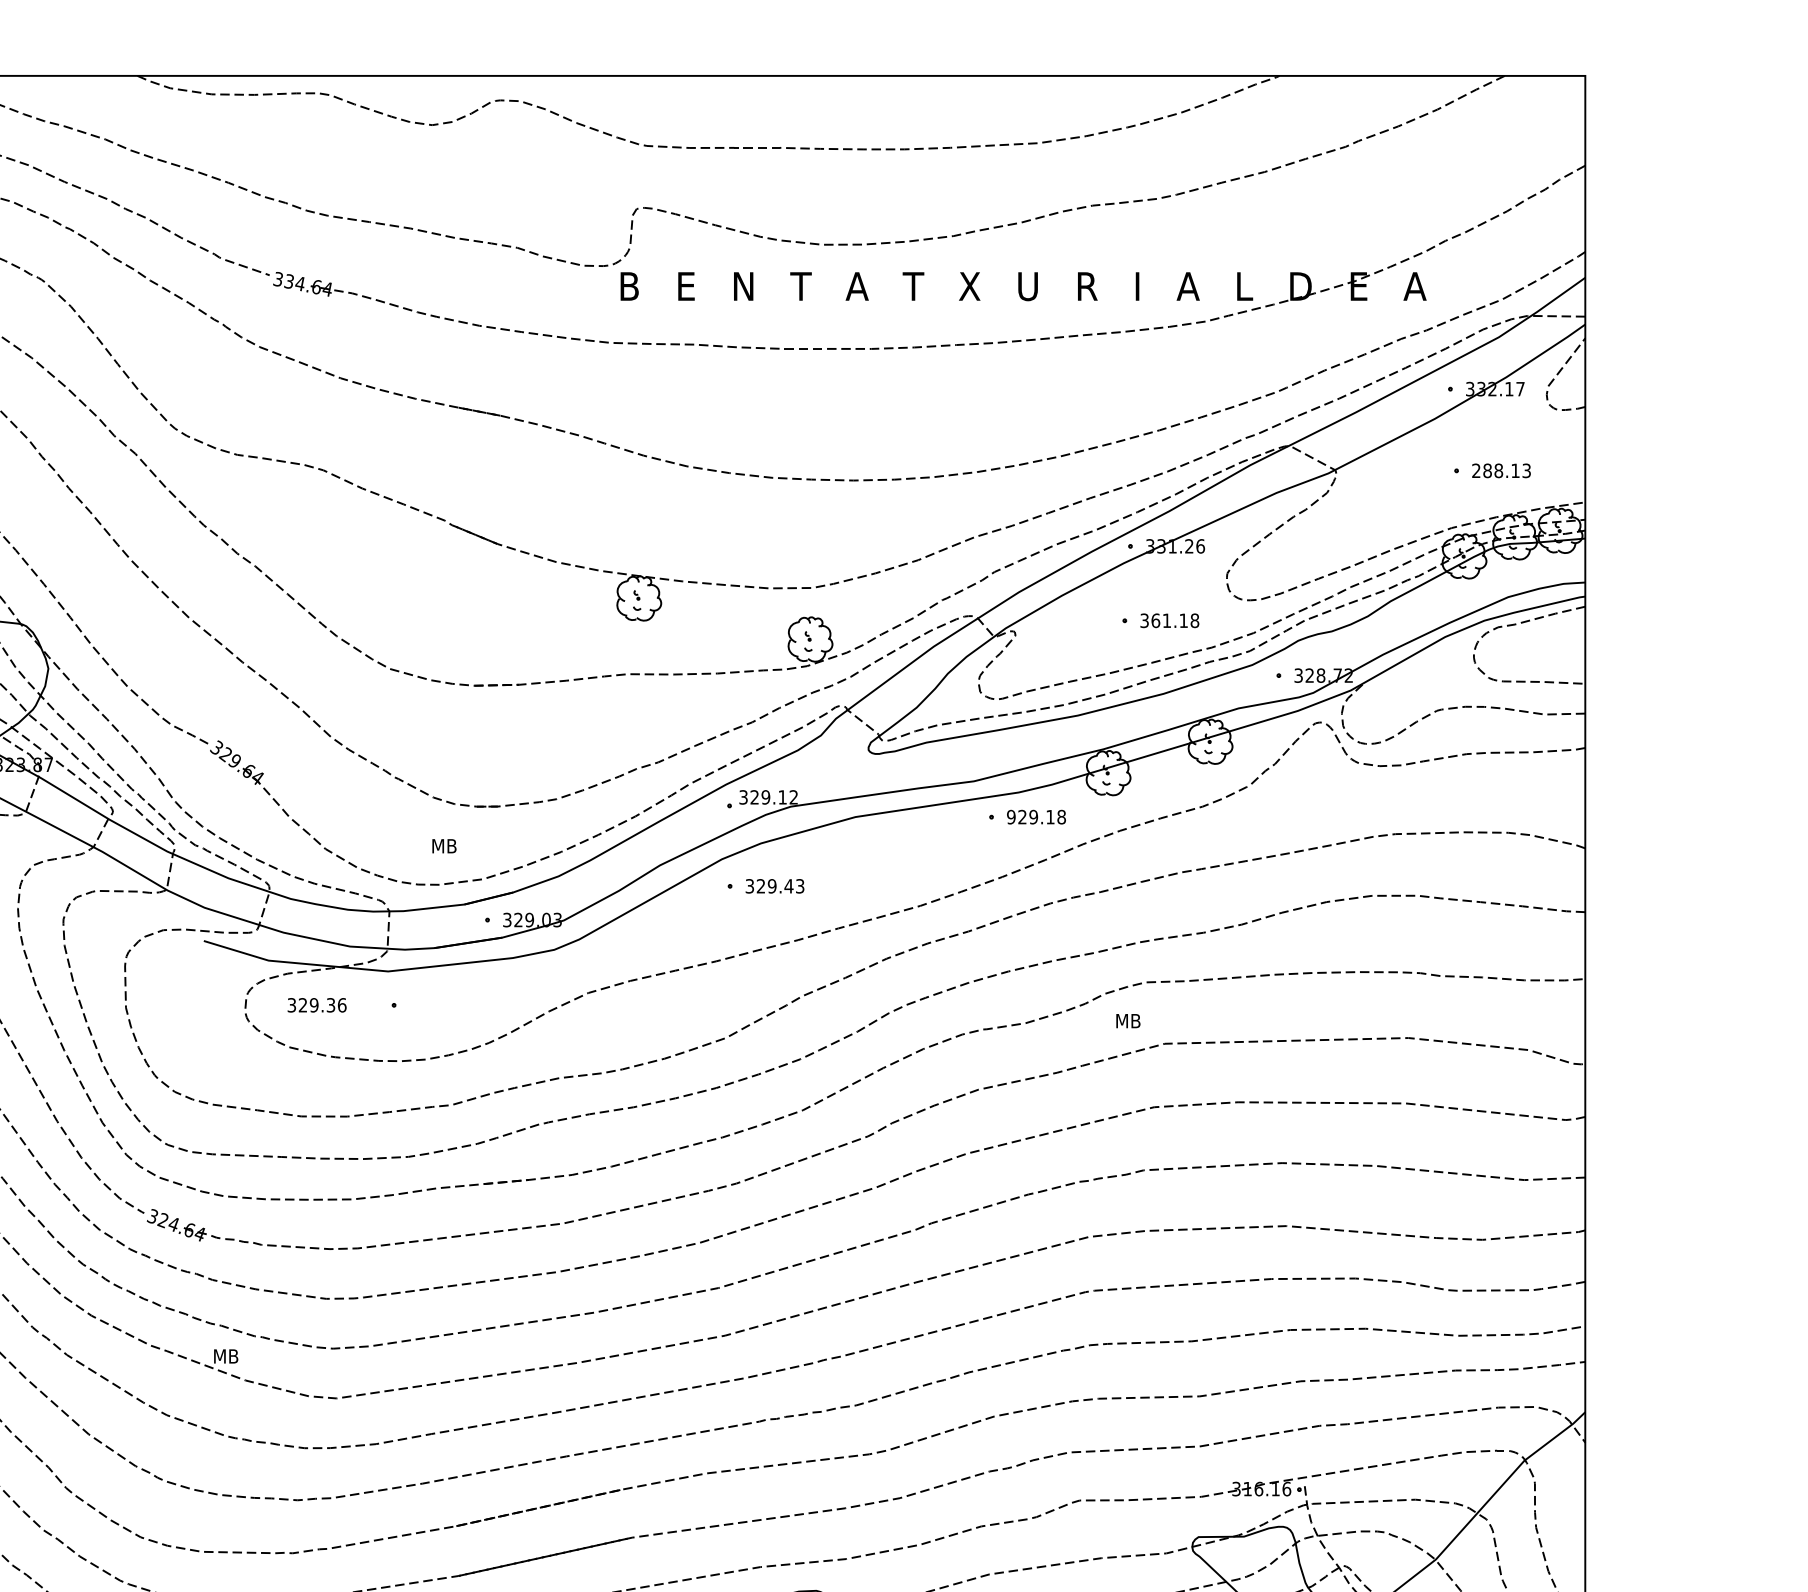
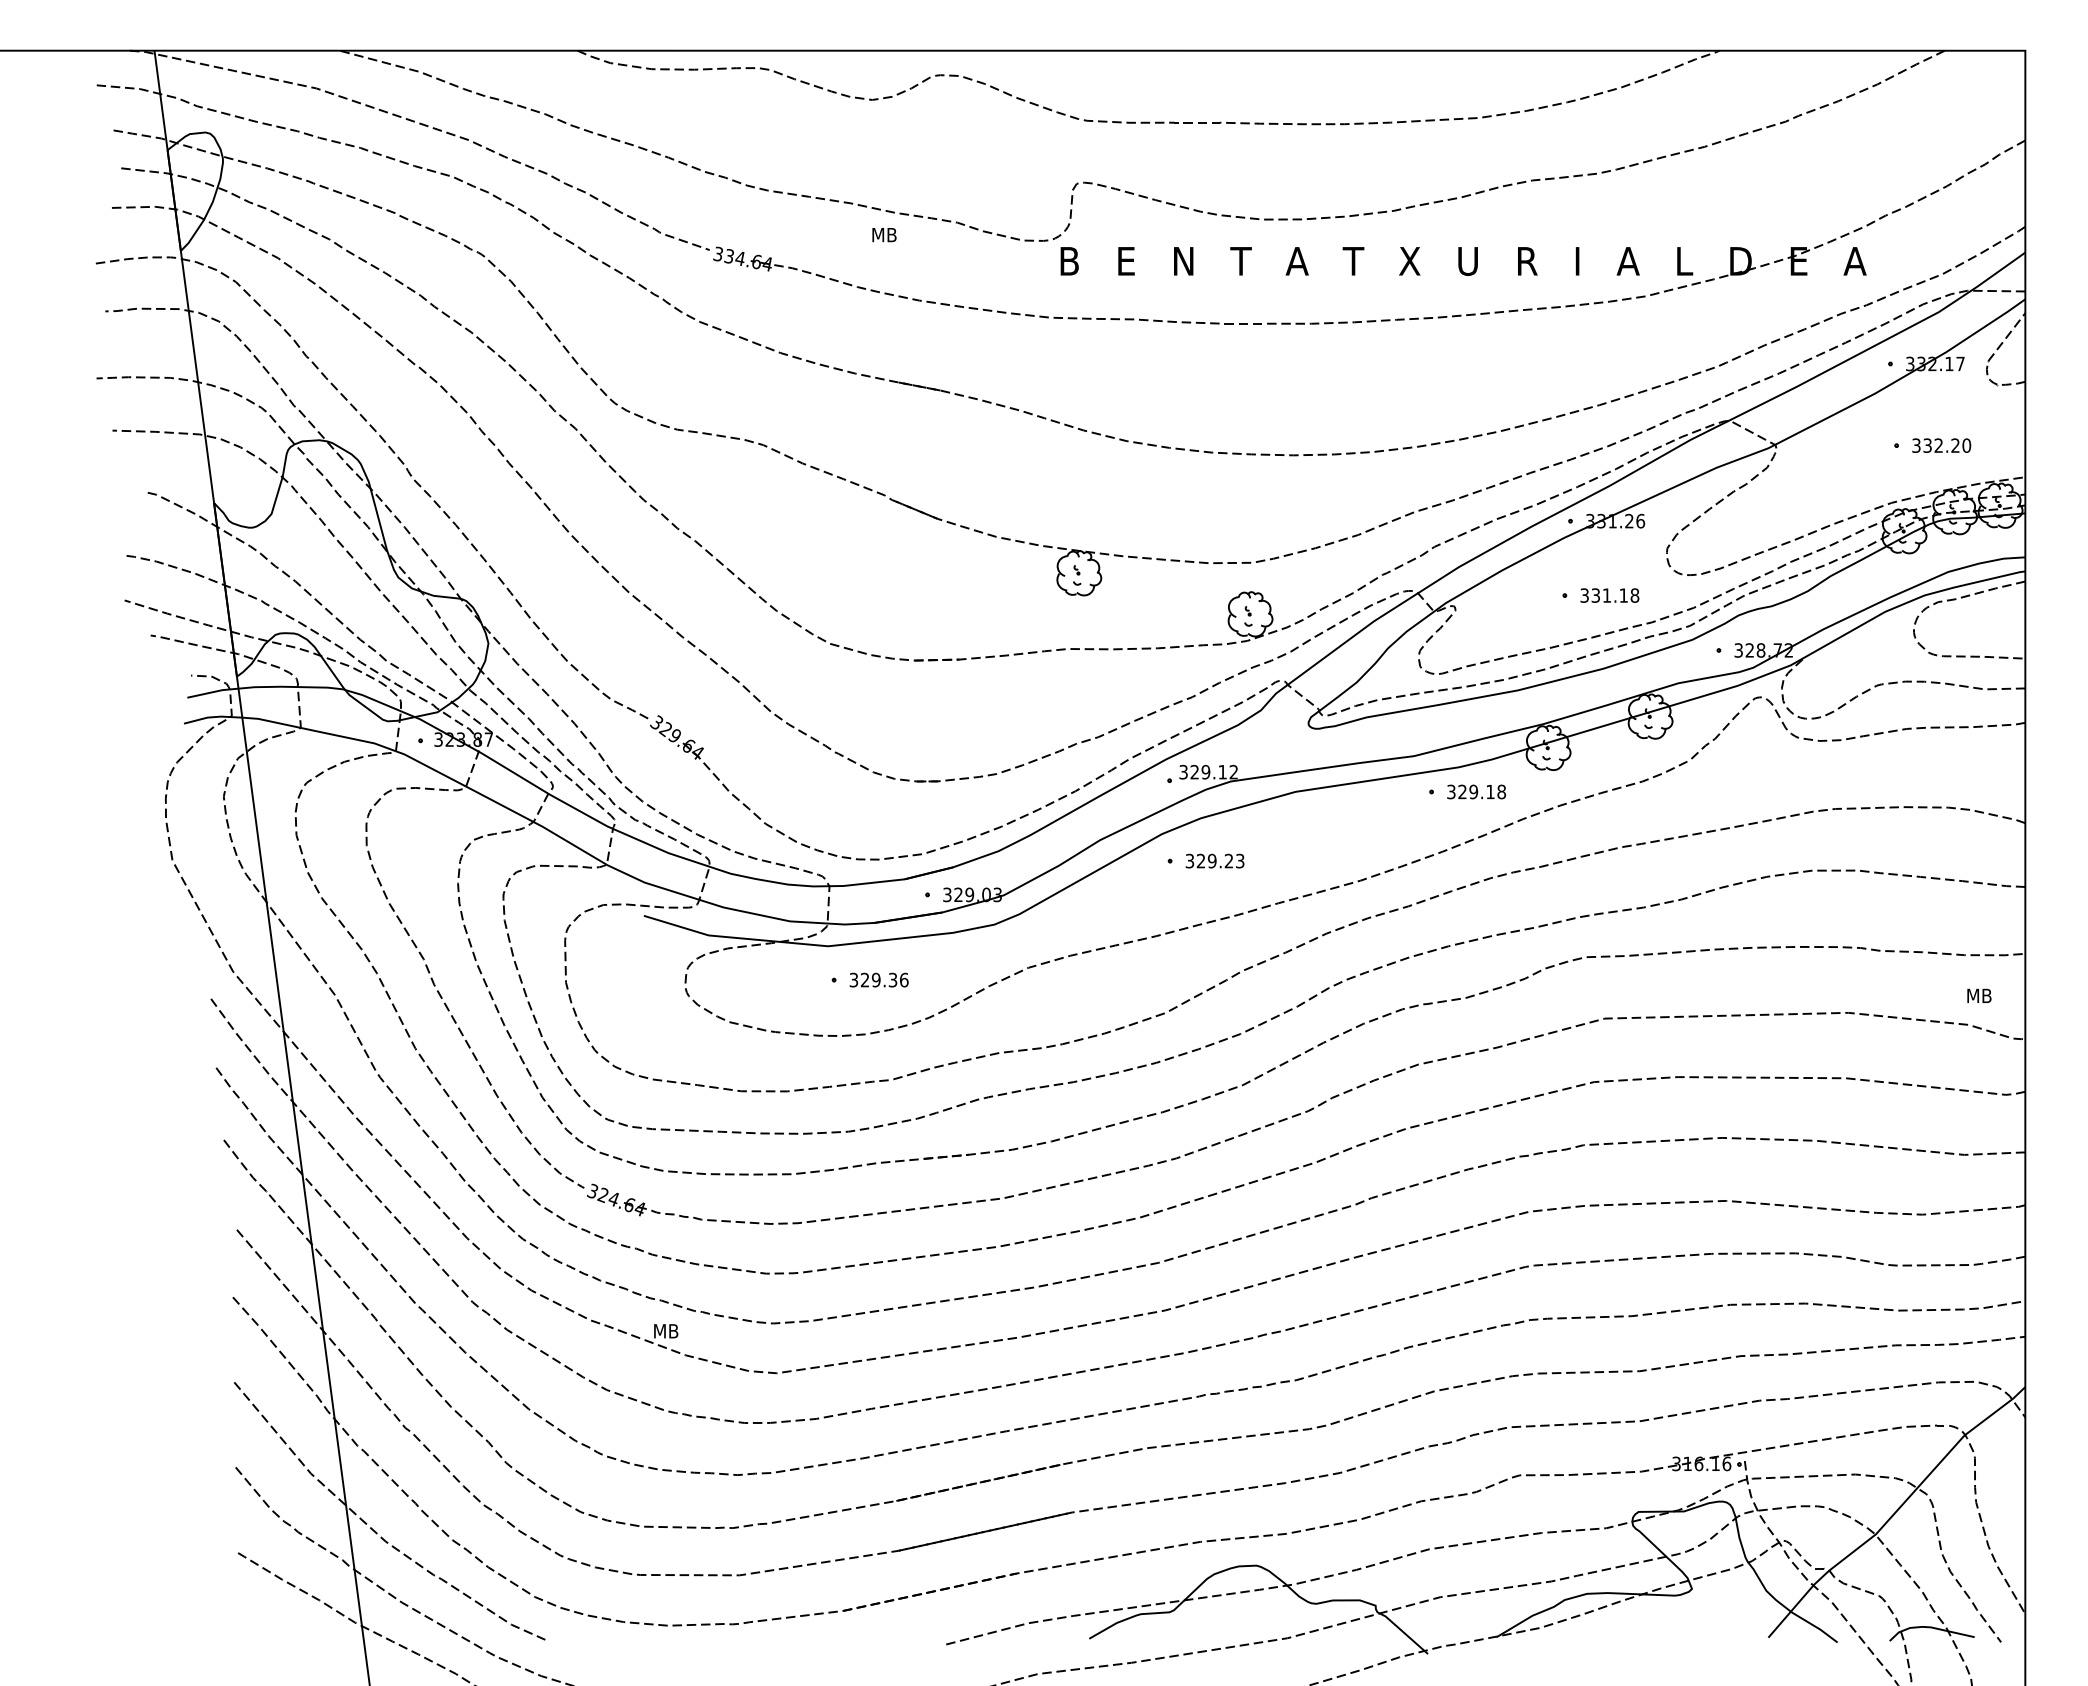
text: (1501, 470) -> (1941, 445), 288.13 -> 332.20
text: (1155, 620) -> (1595, 595), 361.18 -> 331.18
text: (1011, 816) -> (1451, 791), 929.18 -> 329.18
text: (444, 846) -> (884, 235), moved
text: (788, 885) -> (1228, 860), 329.43 -> 329.23
text: (316, 1004) -> (878, 979), moved
text: (1128, 1020) -> (1979, 995), moved

